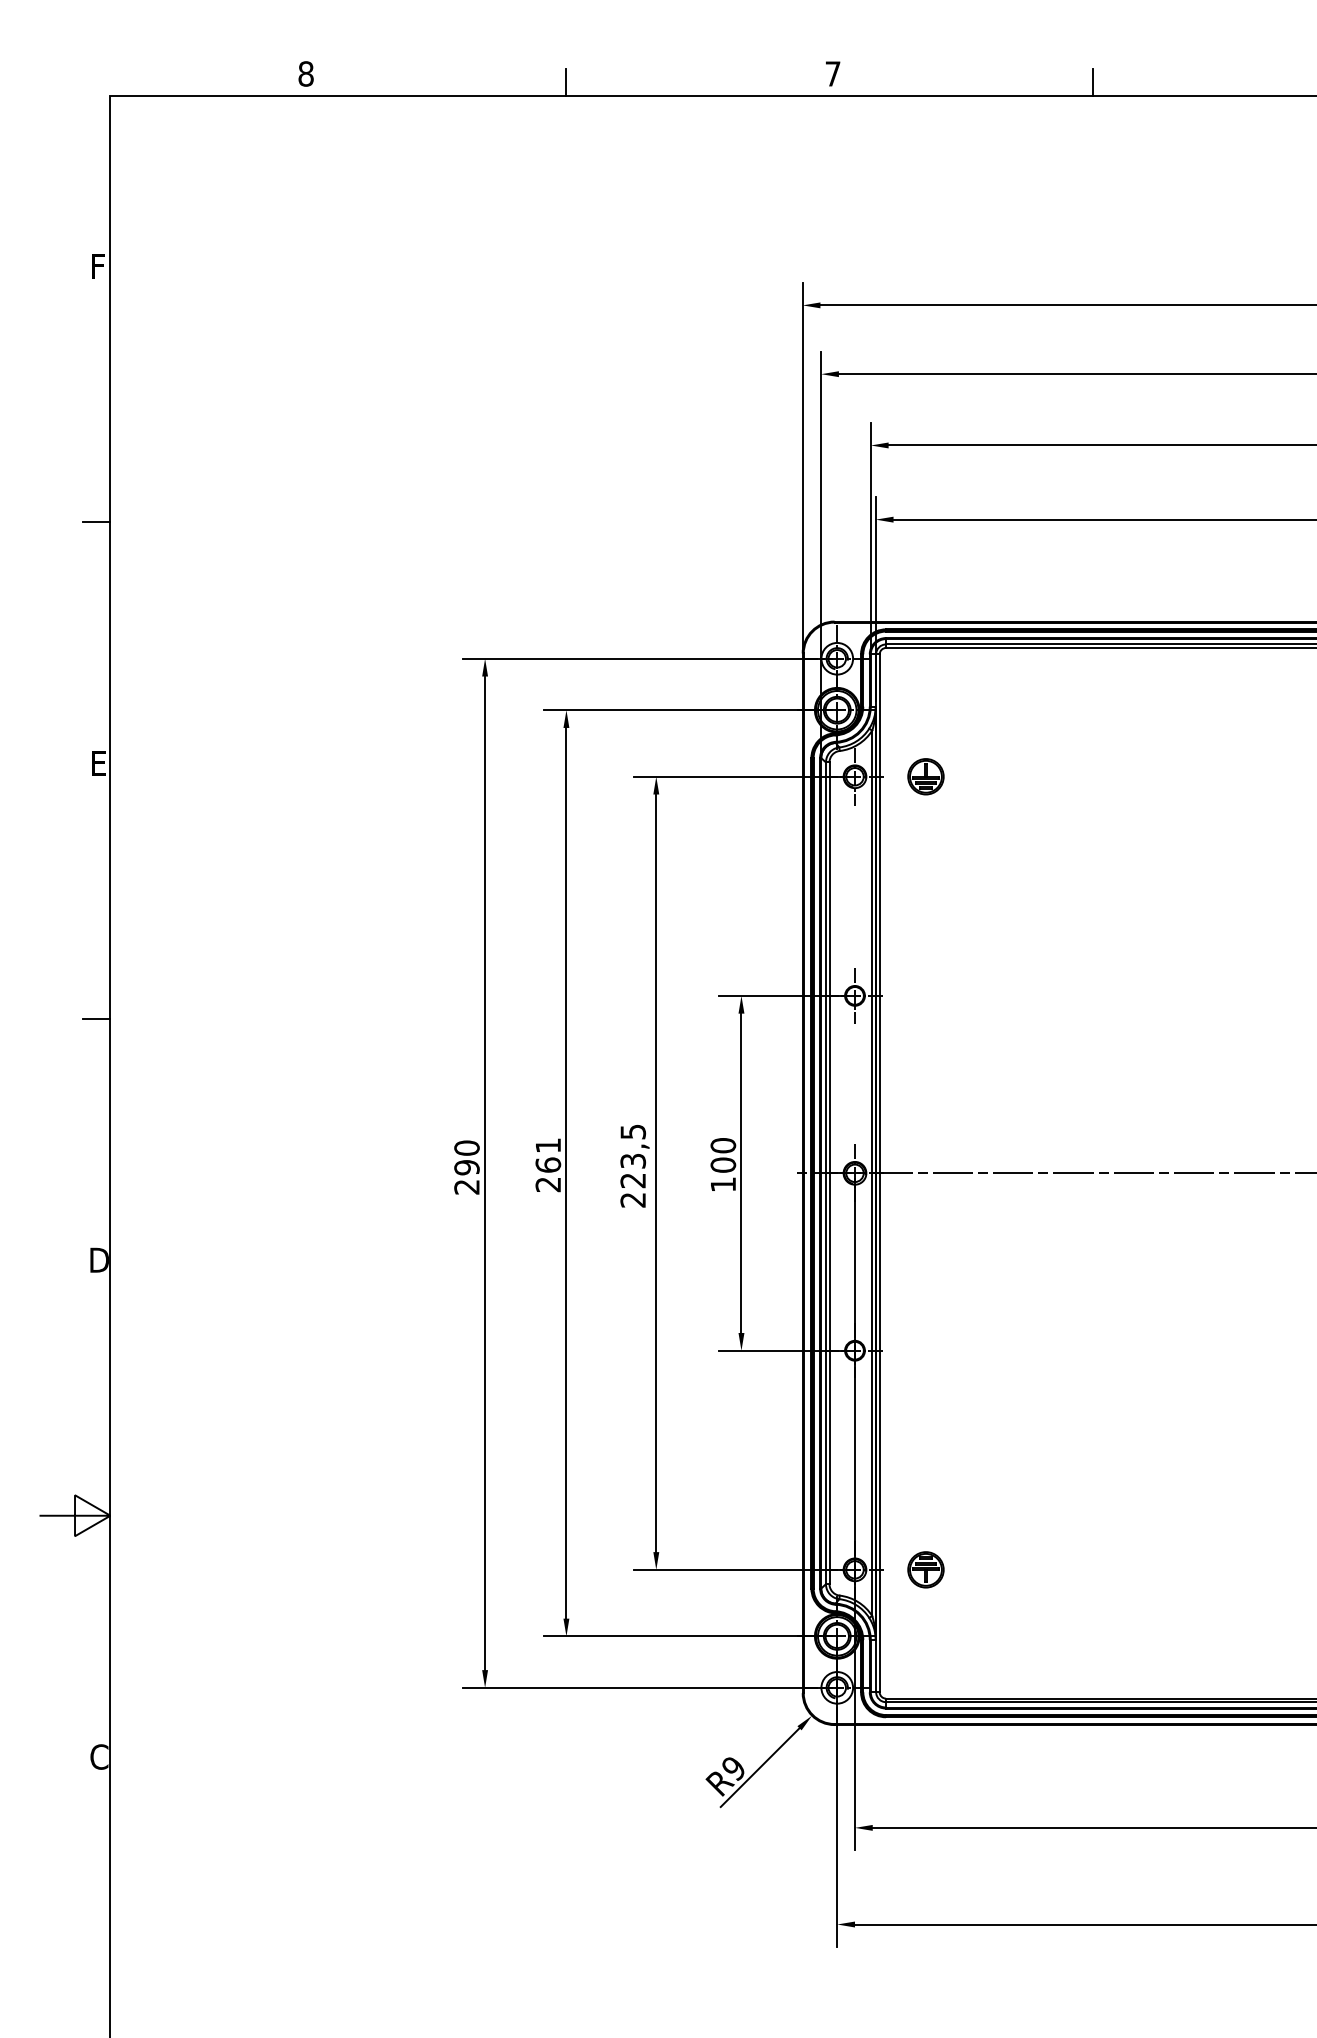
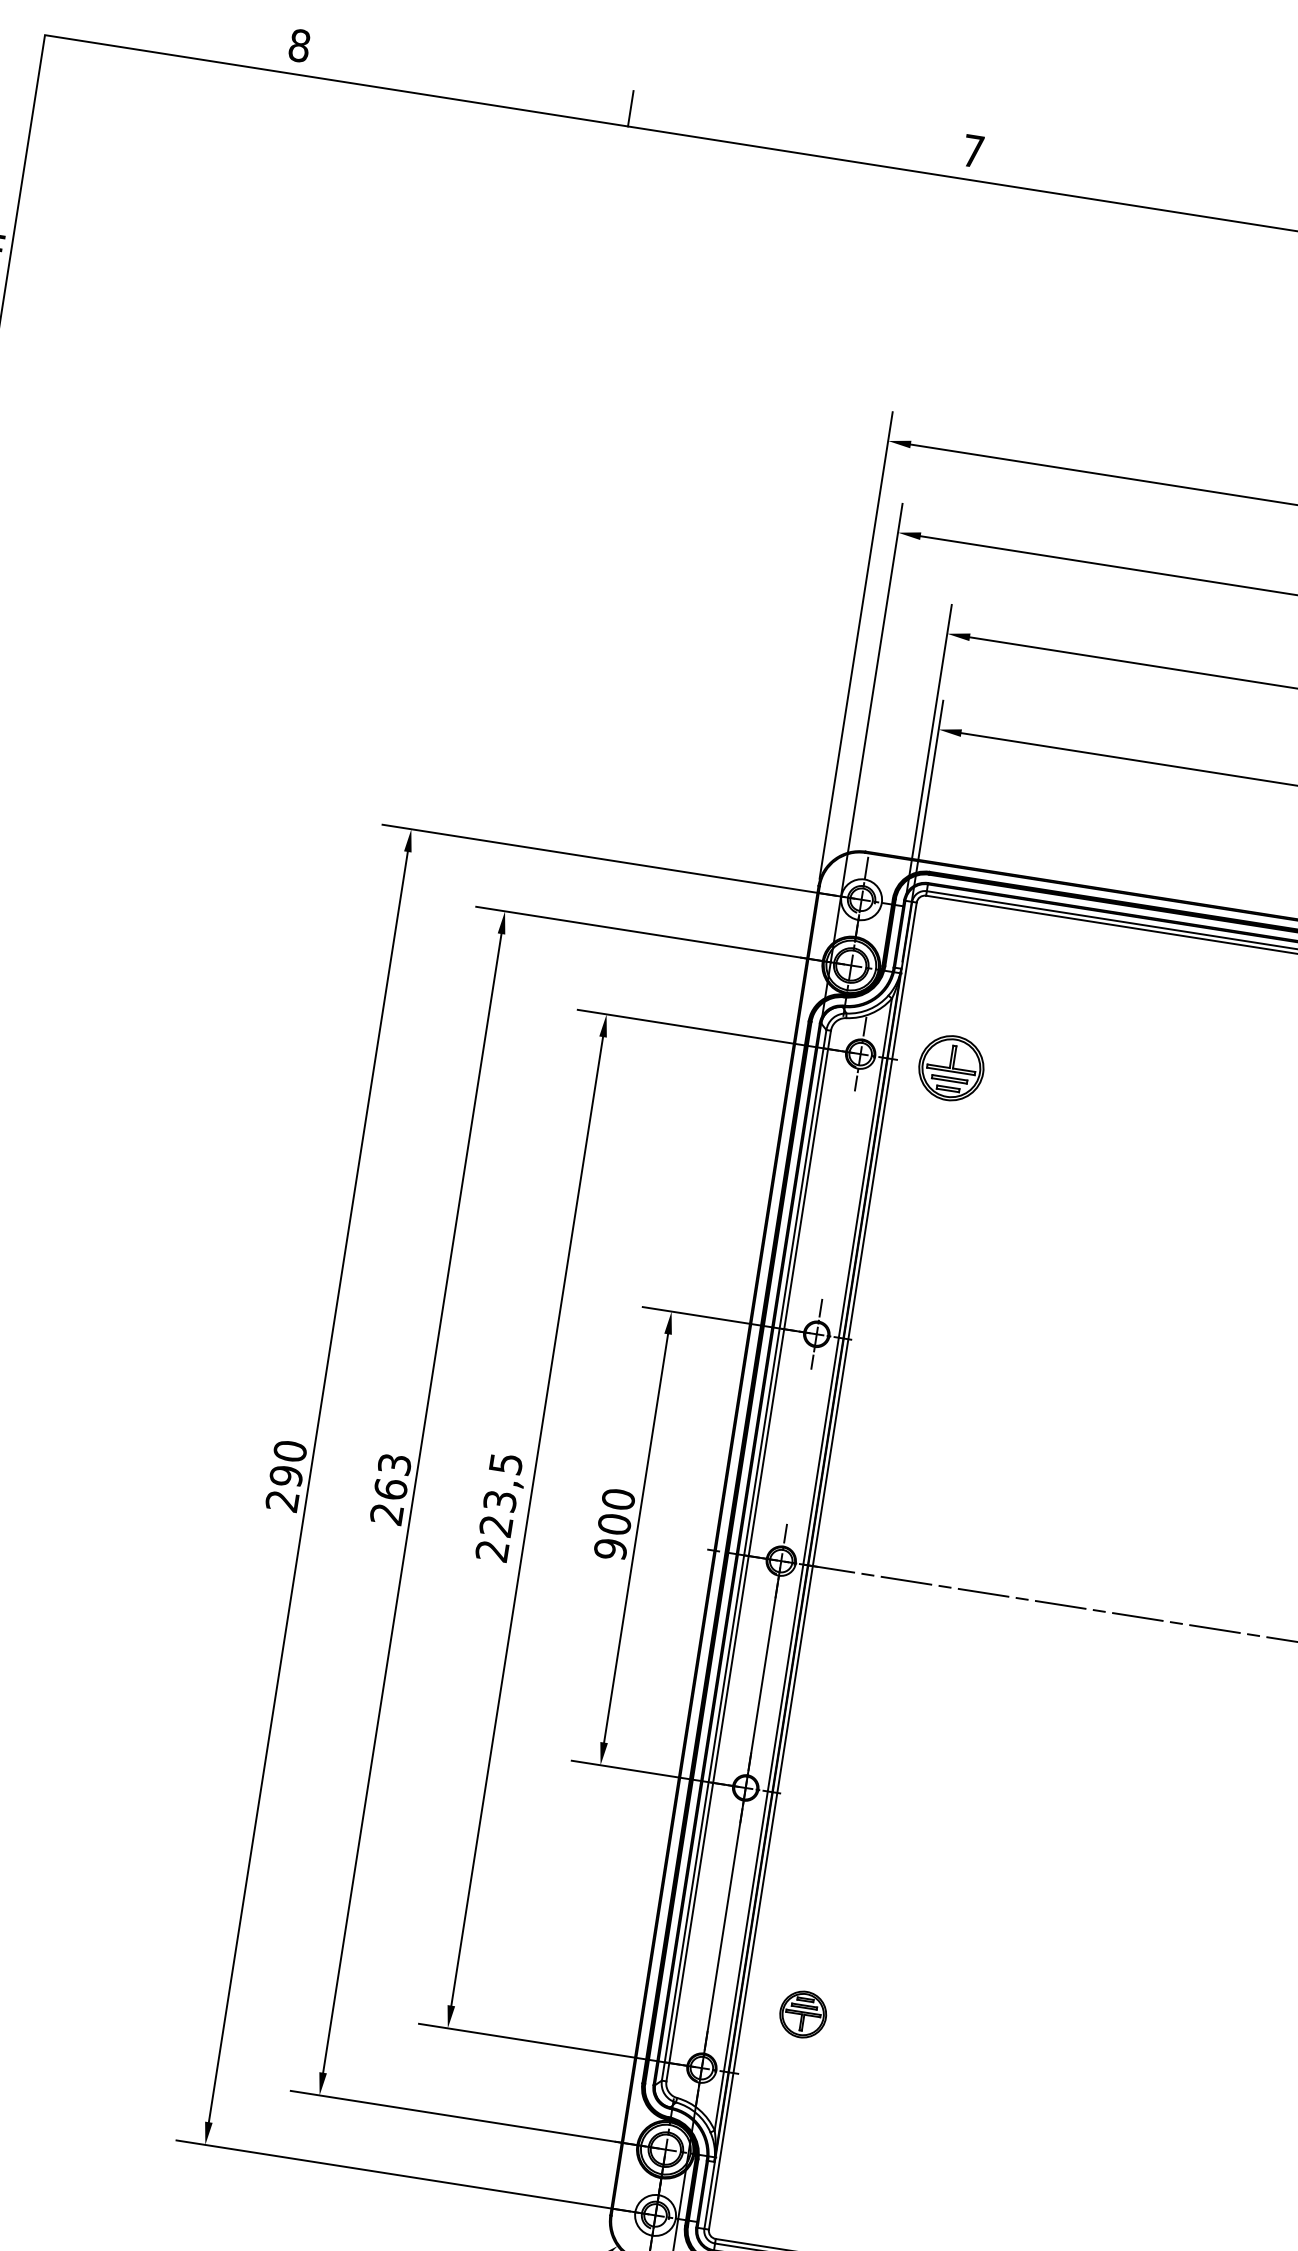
part: (925, 776) -> (950, 1067), size x1.4
text: (548, 1145) -> (394, 1464), 261 -> 263
text: (723, 1184) -> (610, 1549), 100 -> 900
part: (925, 1569) -> (802, 2014), moved

